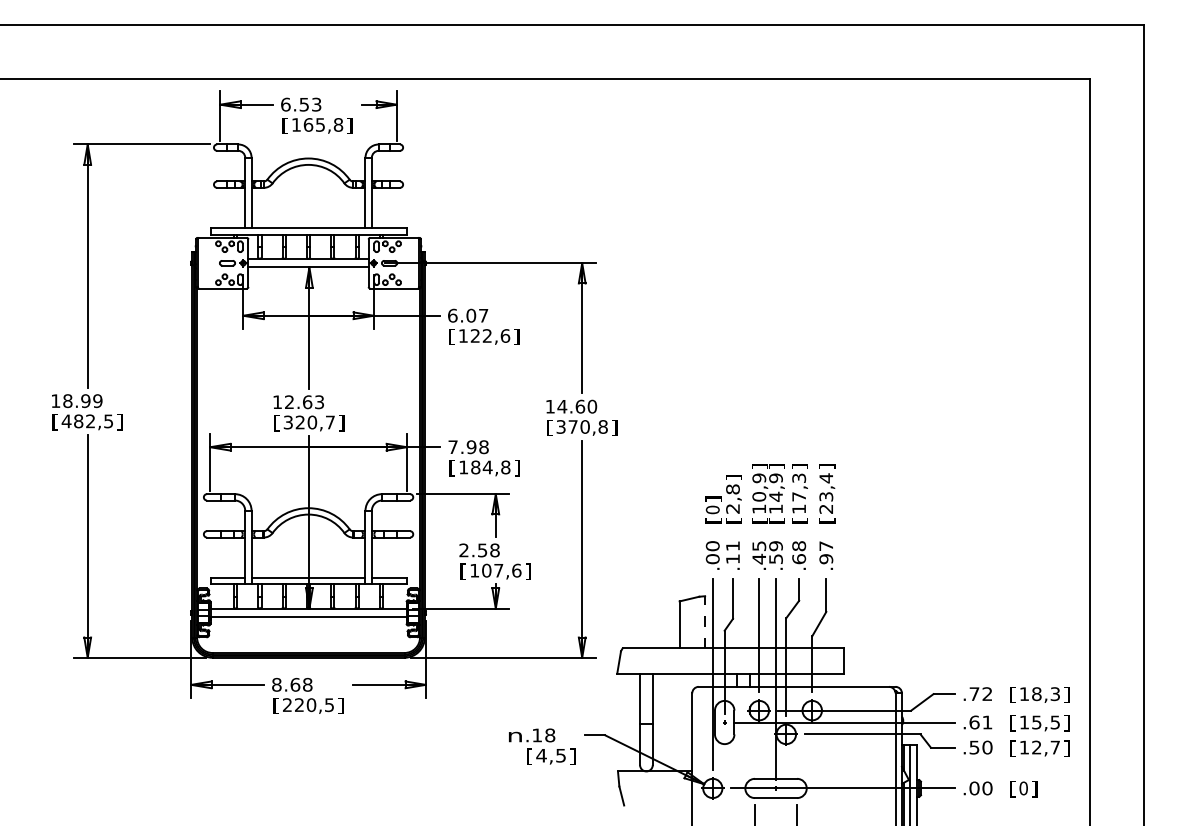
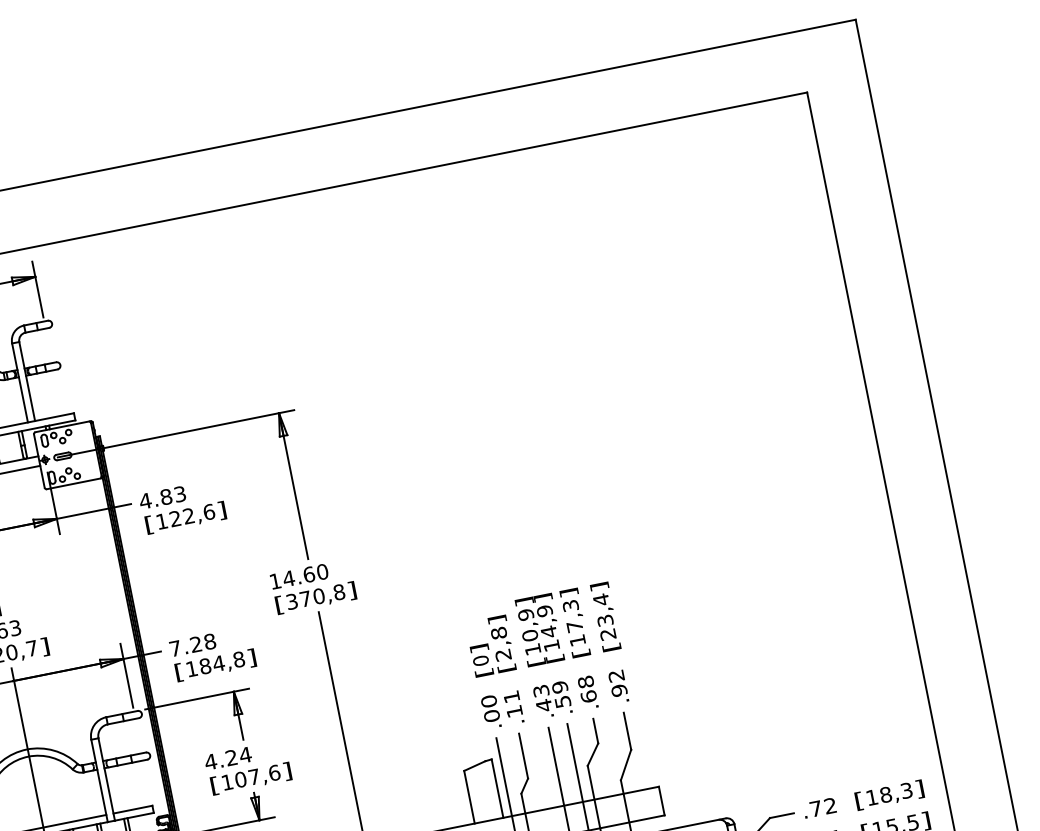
text: (467, 315) -> (162, 497), 6.07 -> 4.83
text: (471, 447) -> (196, 644), 7.98 -> 7.28
text: (758, 545) -> (540, 690), .45 -> .43
text: (825, 546) -> (615, 676), .97 -> .92
text: (479, 550) -> (228, 758), 2.58 -> 4.24
line: (705, 621) -> (497, 787), dashed -> solid

